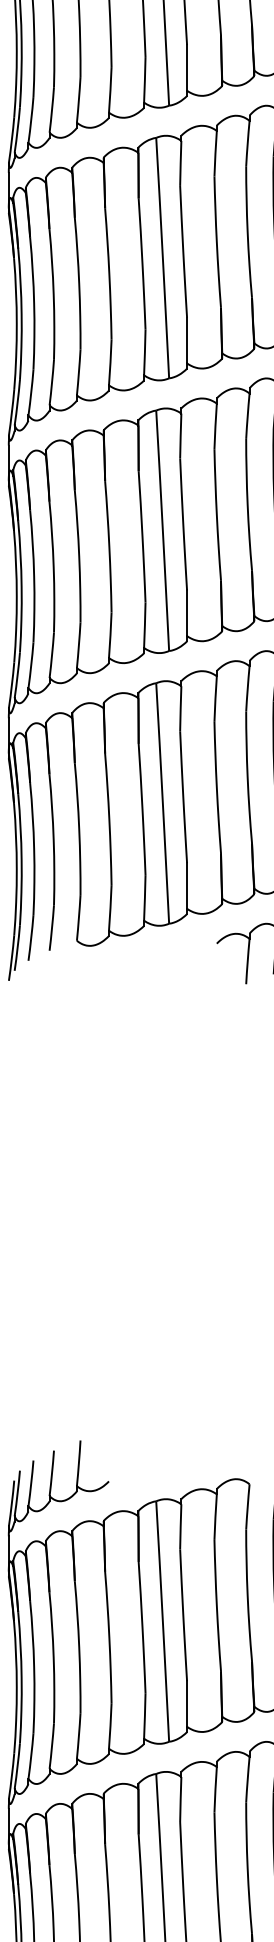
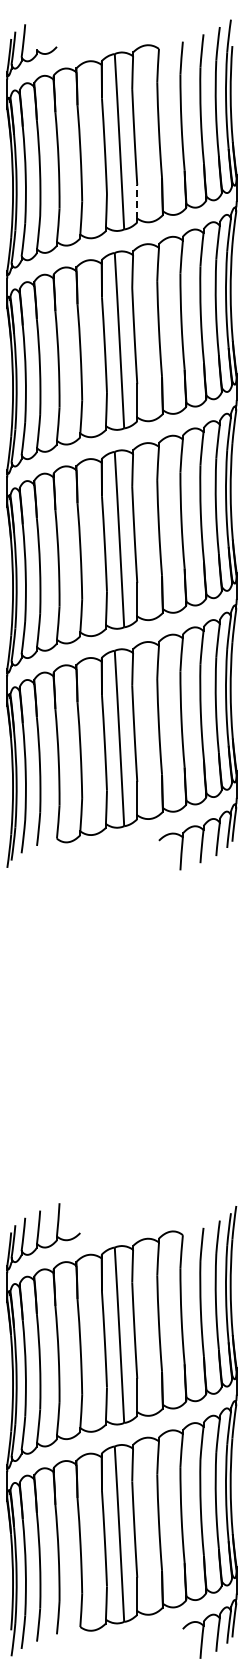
line: (187, 67) -> (137, 201), solid -> dashed

